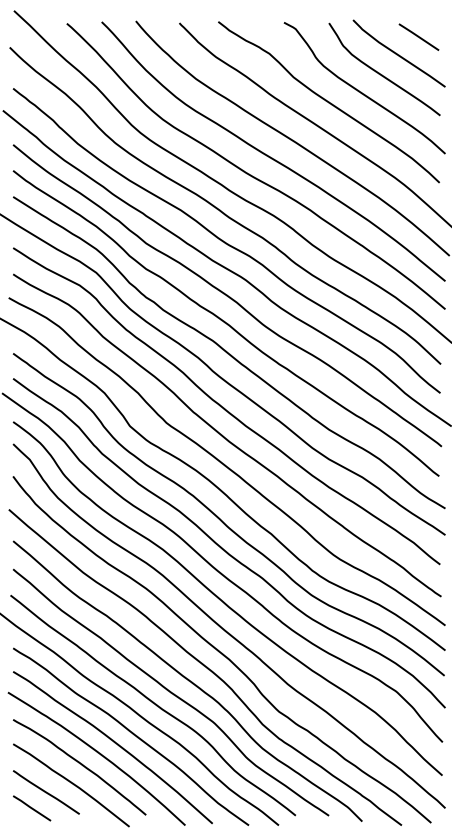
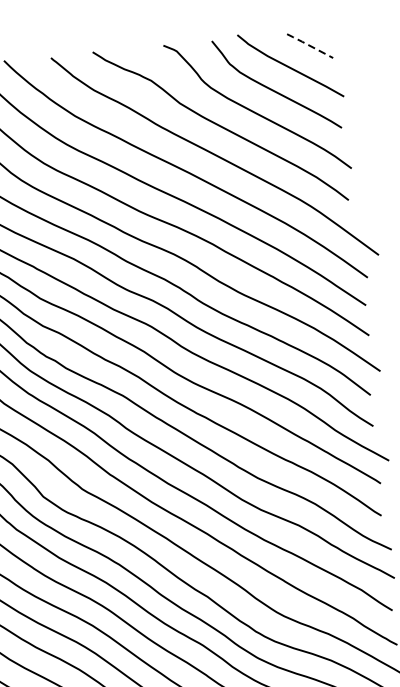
line: (417, 36) -> (308, 45), solid -> dashed

